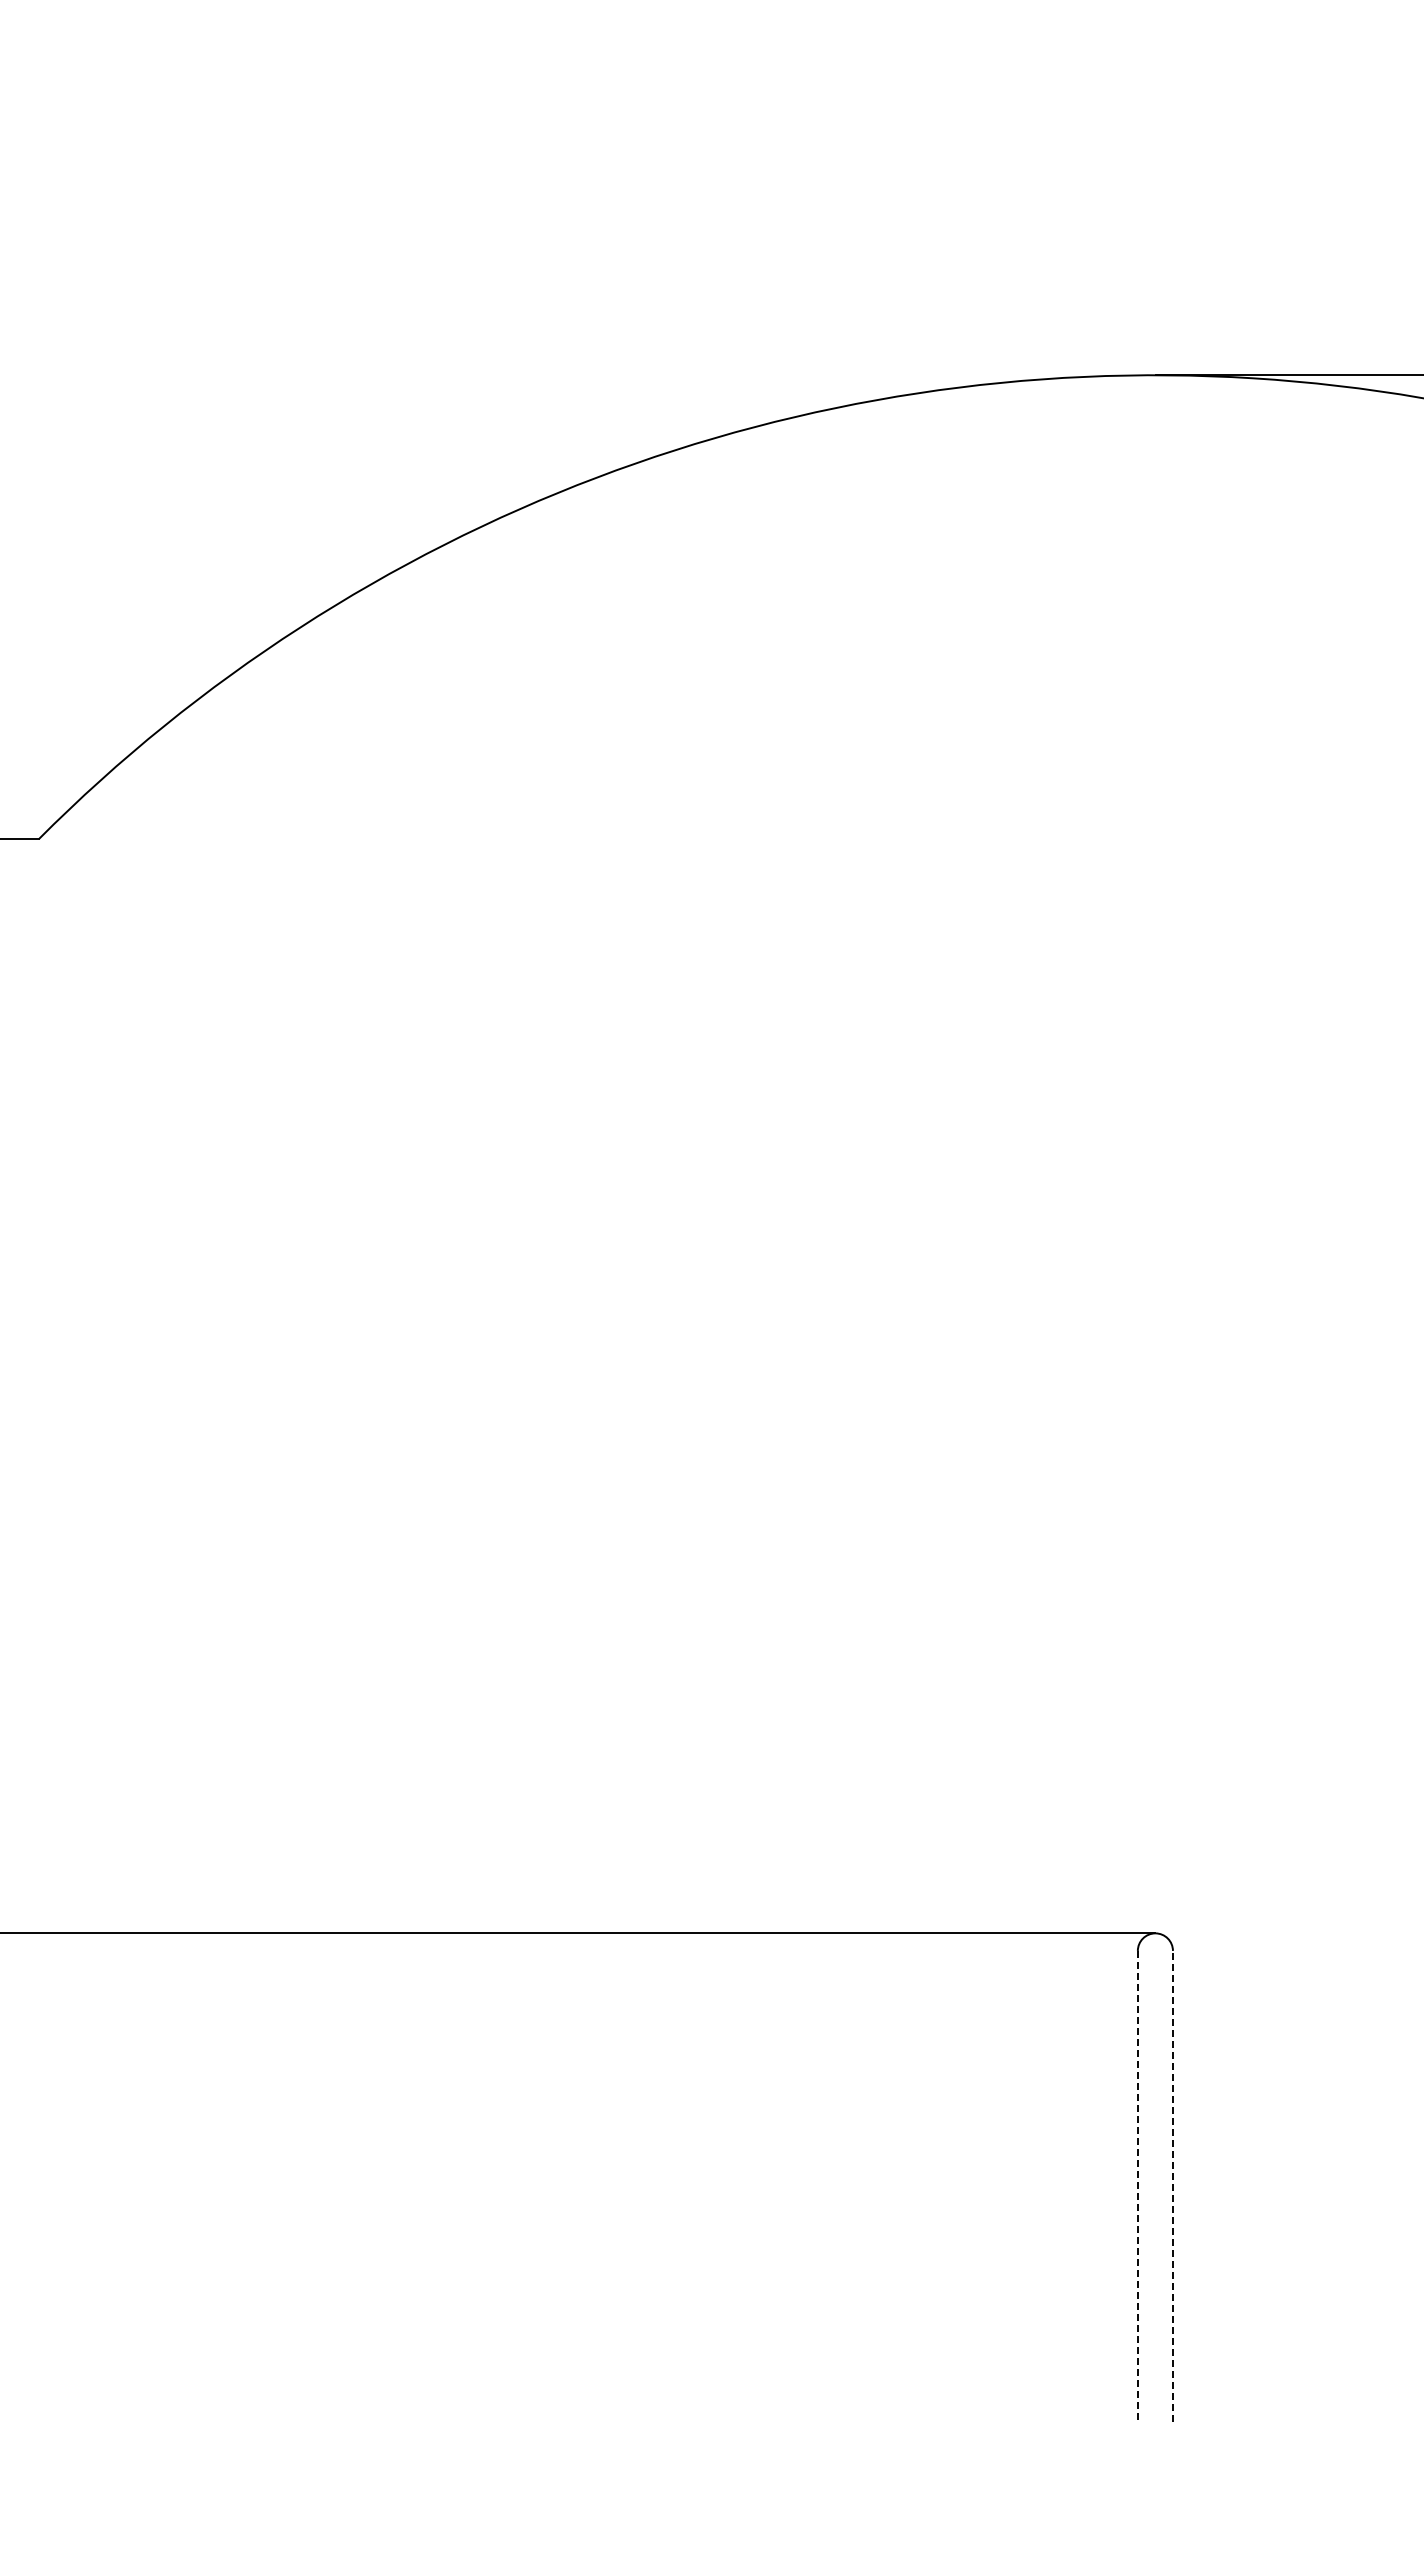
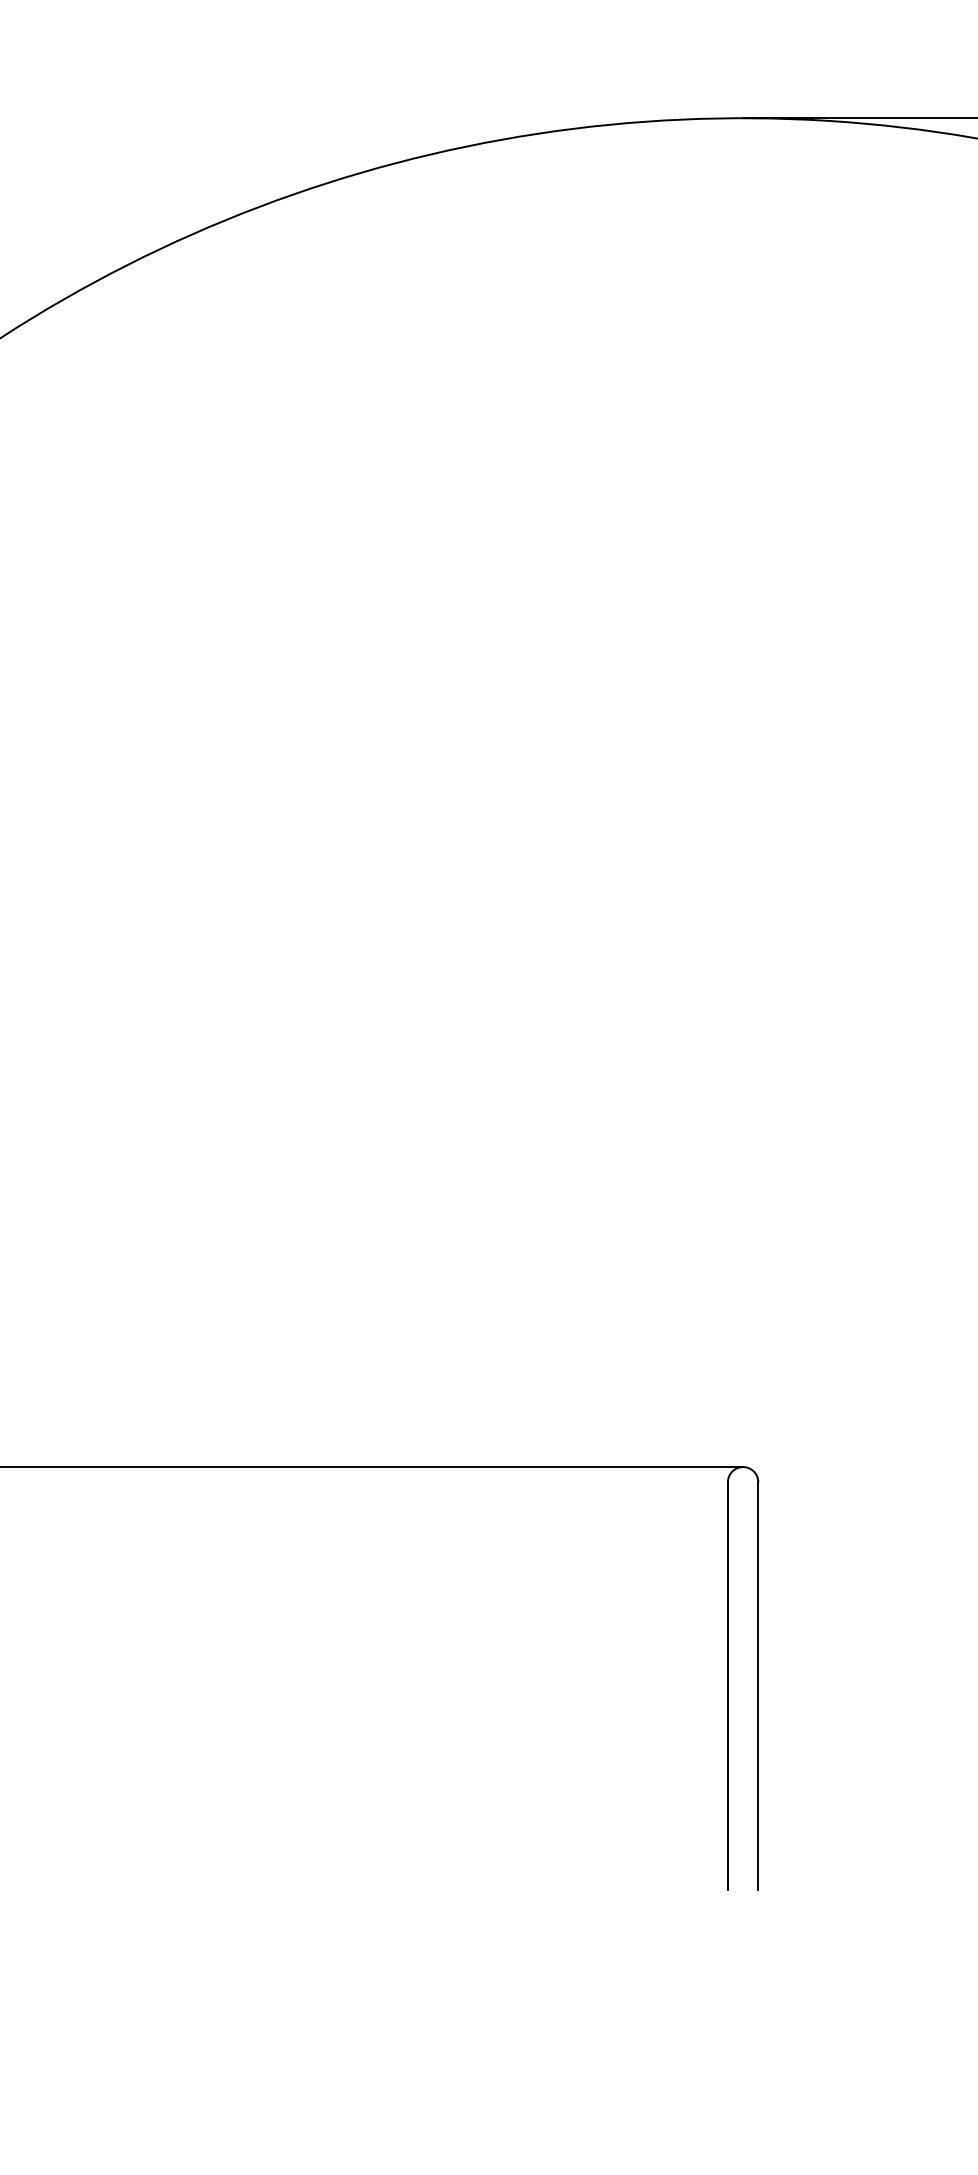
line: (1137, 2186) -> (727, 1686), dashed -> solid
line: (1172, 2186) -> (757, 1686), dashed -> solid

